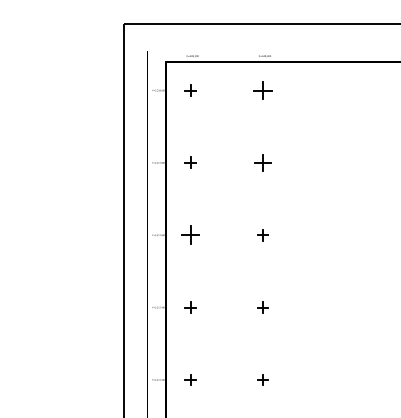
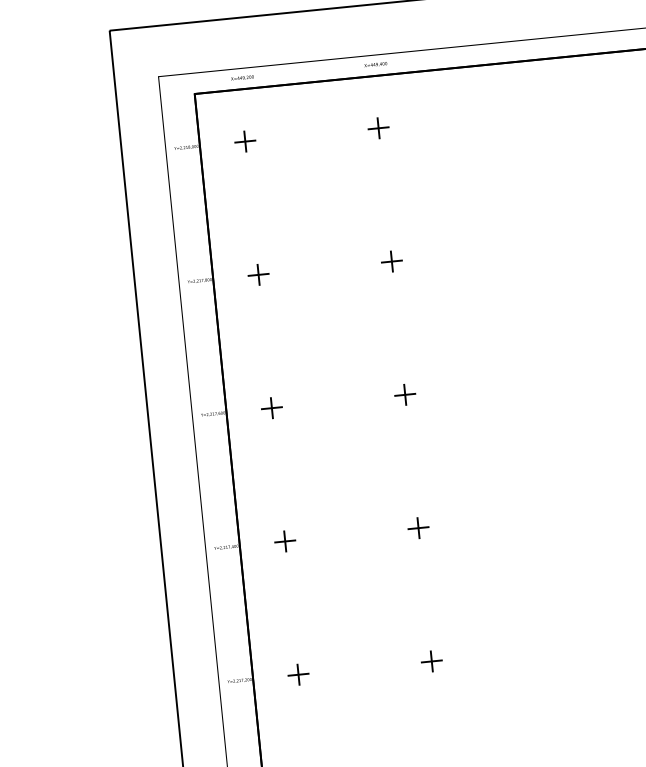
part: (262, 90) -> (377, 128), size x0.62
part: (262, 162) -> (390, 260), size x0.71
part: (190, 235) -> (271, 408), size x0.62

